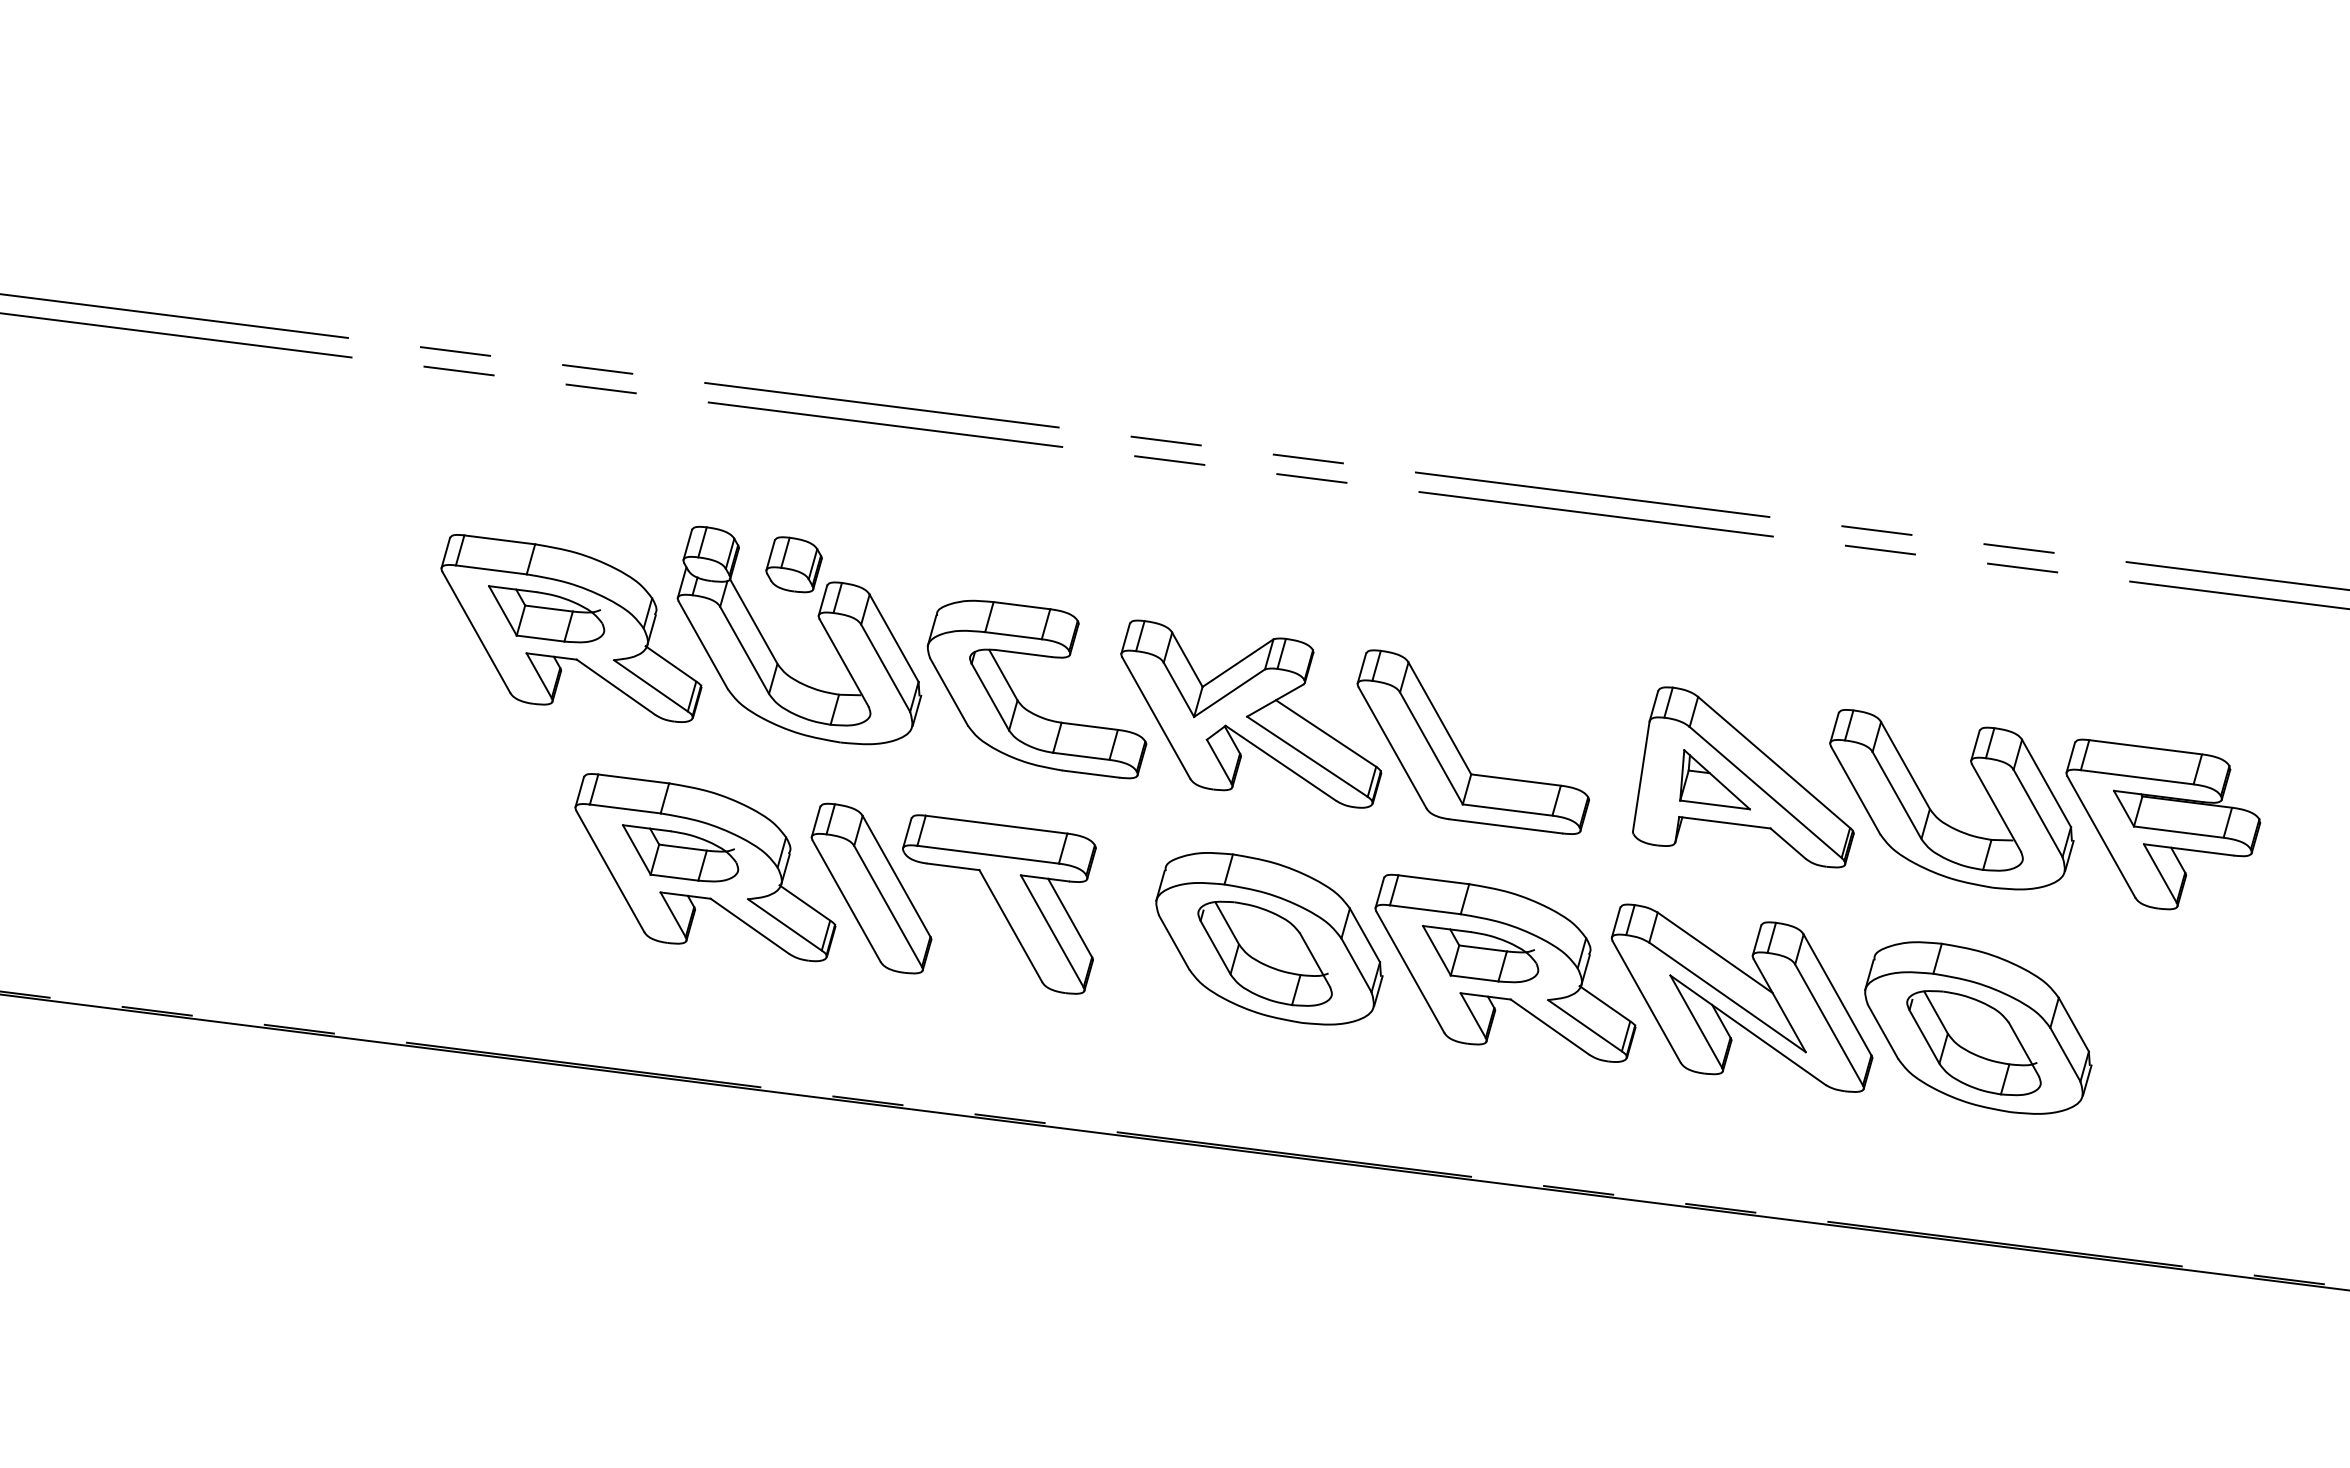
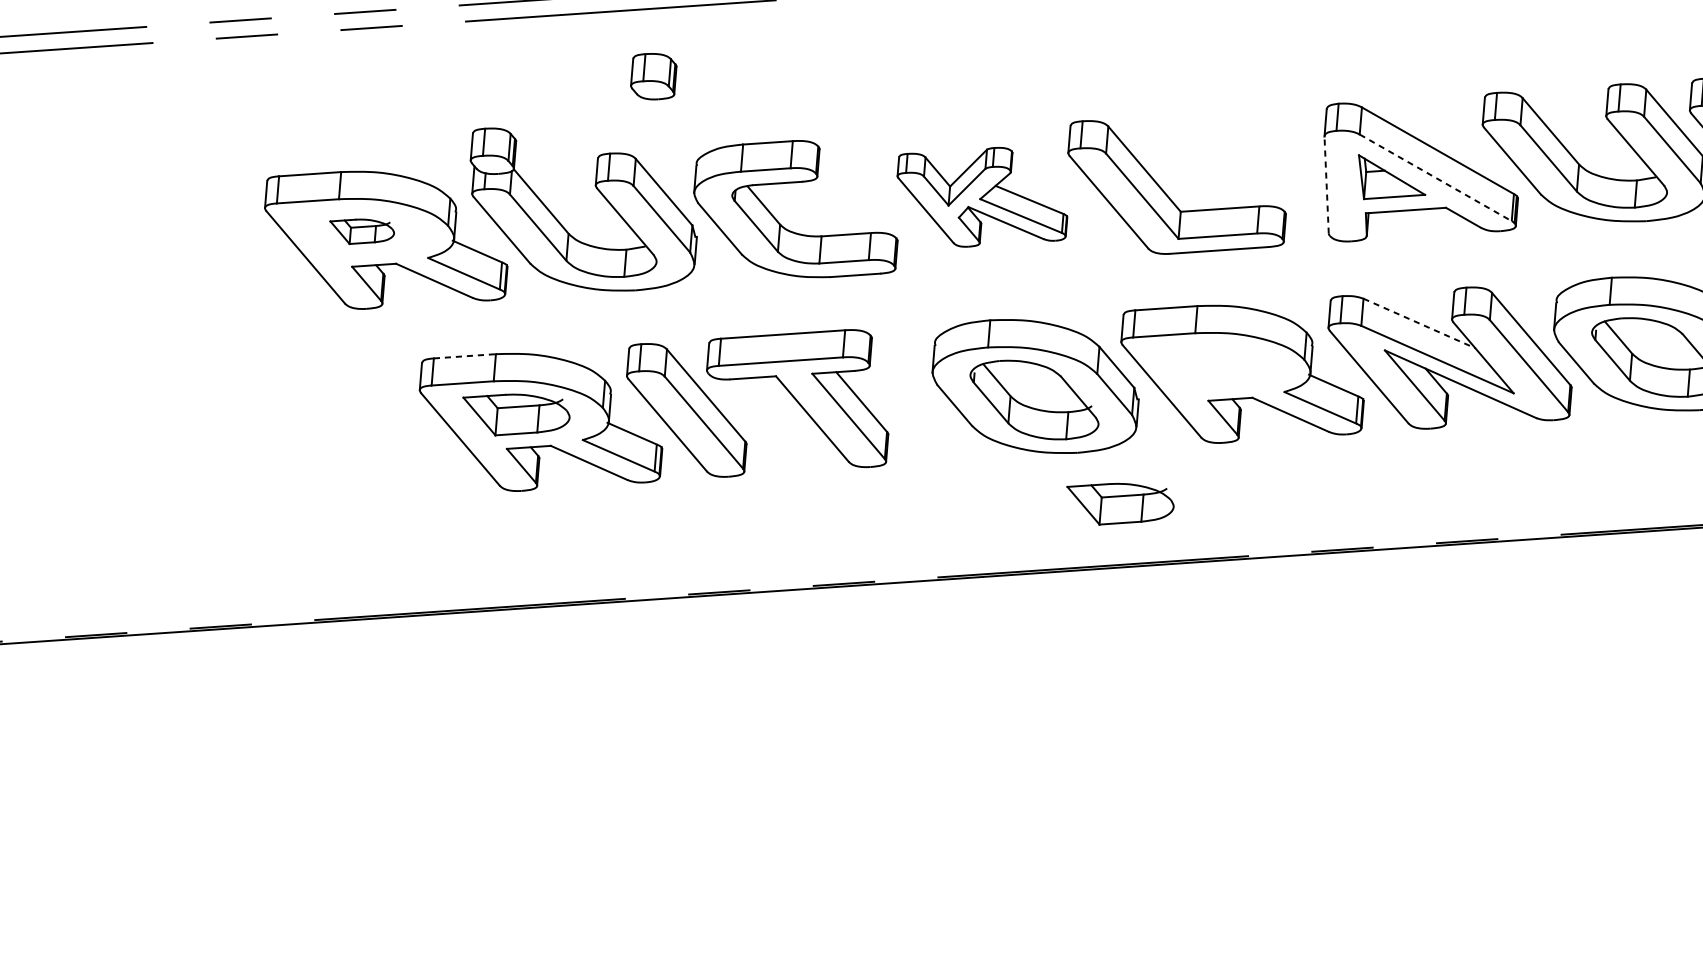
part: (793, 564) -> (653, 76), moved
part: (546, 614) -> (362, 230), size x0.6
part: (1251, 713) -> (982, 196), size x0.7
line: (1641, 776) -> (1326, 185), solid -> dashed
line: (633, 778) -> (464, 355), solid -> dashed
line: (1766, 792) -> (1436, 177), solid -> dashed
line: (1715, 953) -> (1419, 324), solid -> dashed
part: (1480, 954) -> (1121, 501), moved

